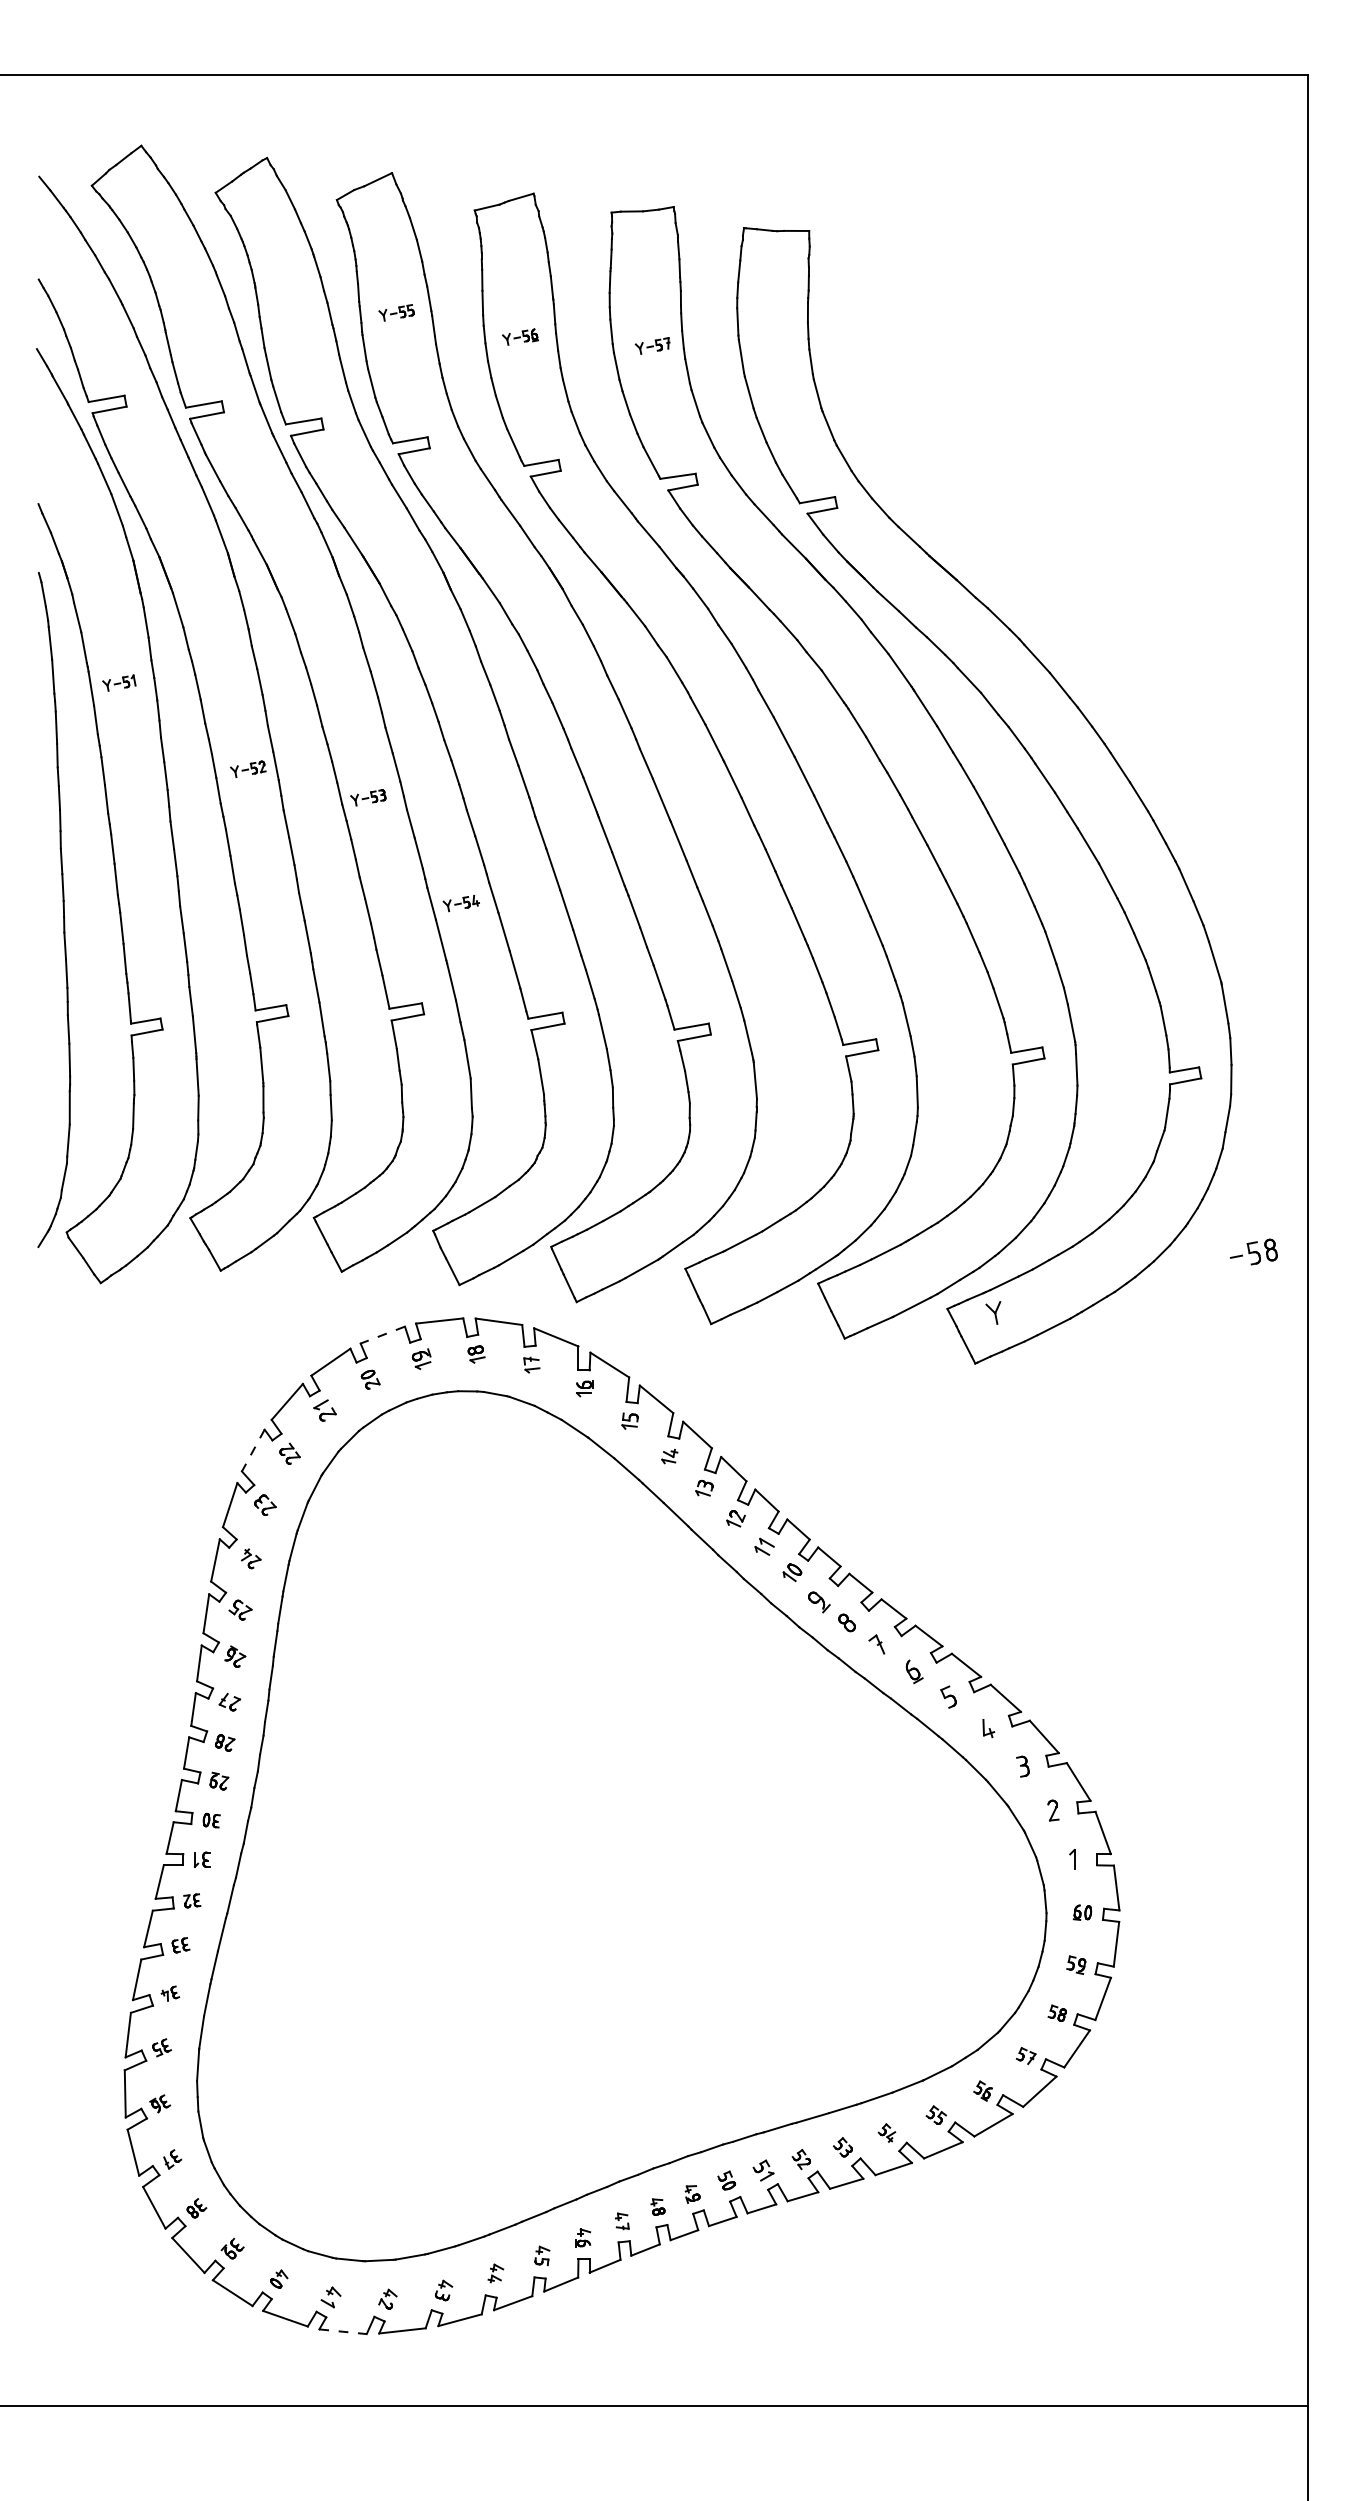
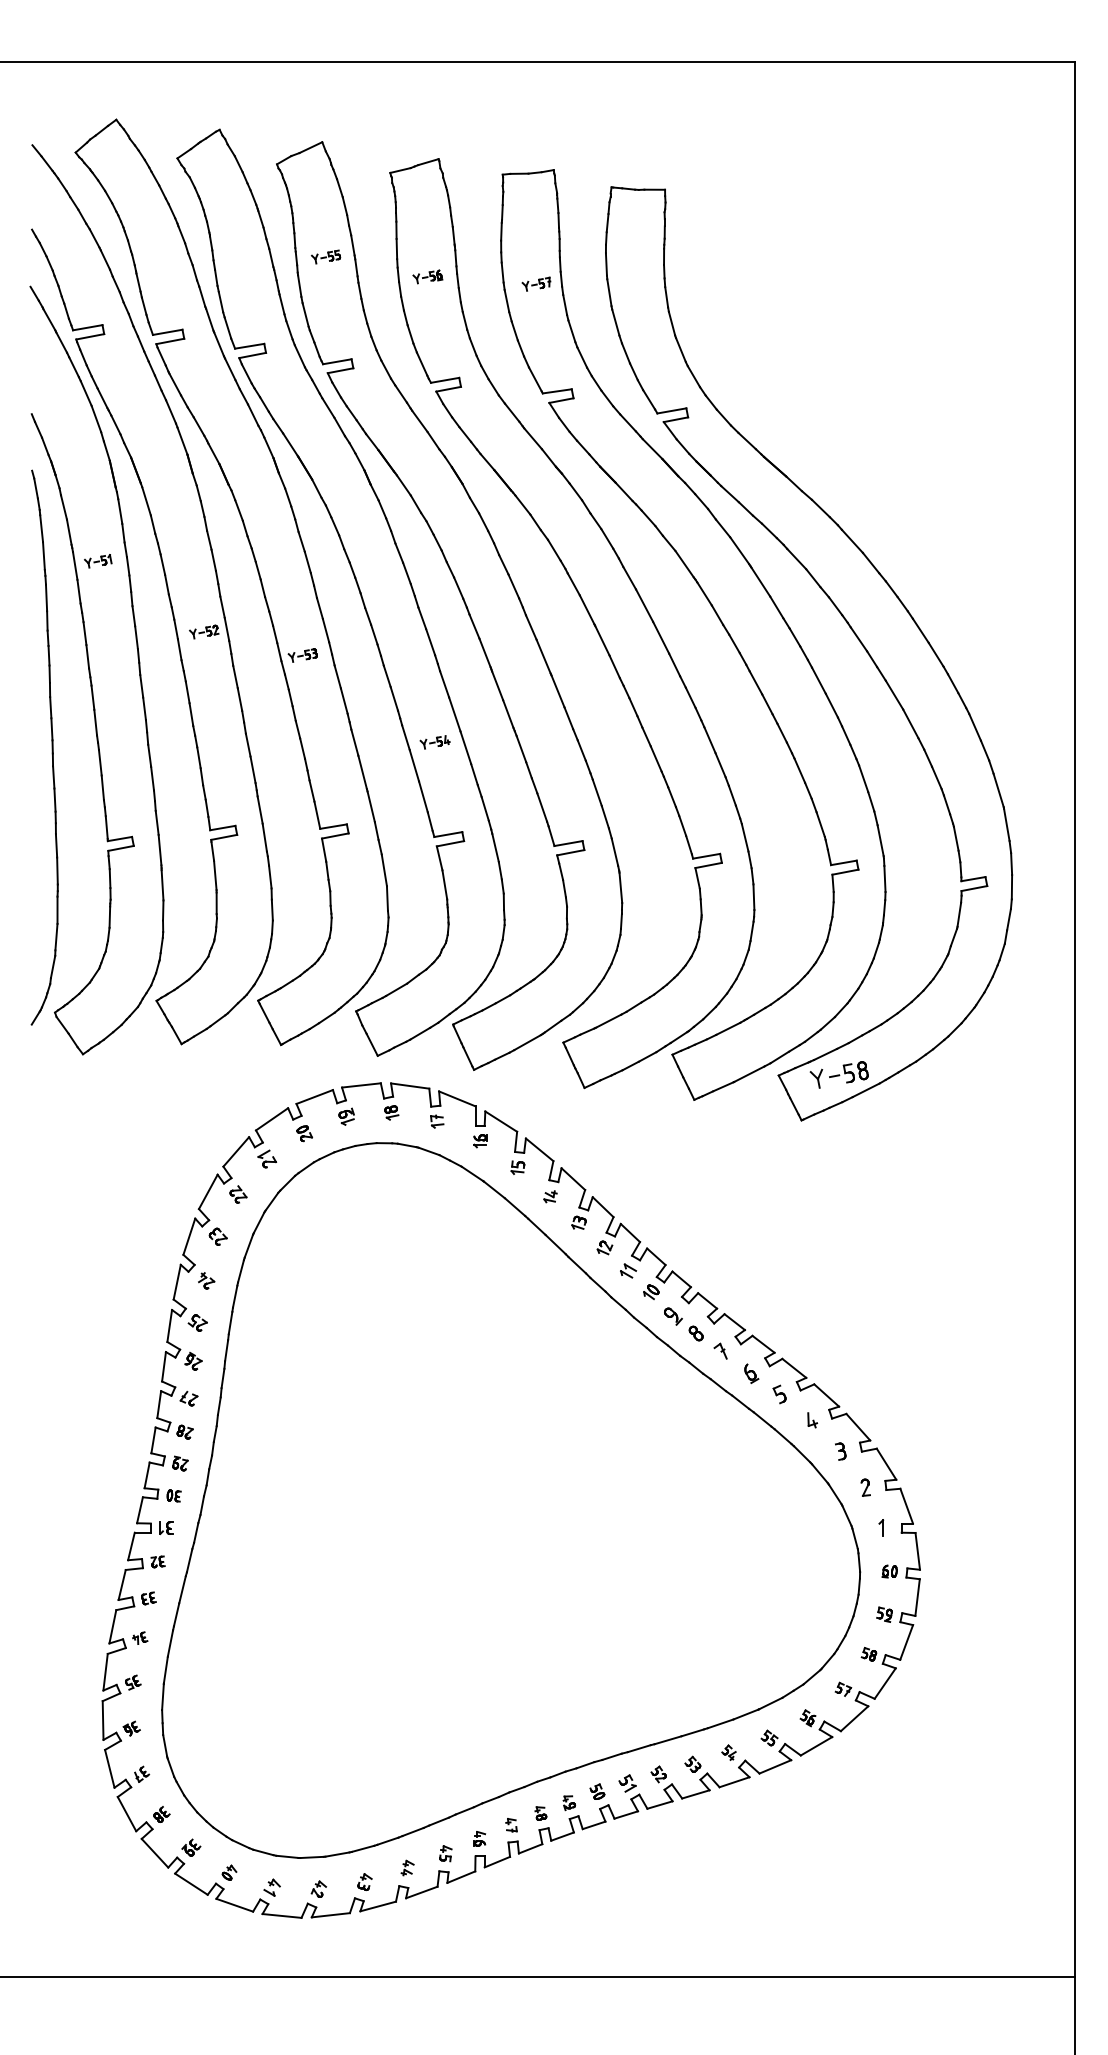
part: (460, 903) -> (434, 742), moved
part: (1253, 1251) -> (848, 1071), moved
line: (382, 1335) -> (314, 1097), dashed -> solid
line: (253, 1450) -> (208, 1191), dashed -> solid
line: (343, 2331) -> (282, 1915), dashed -> solid

